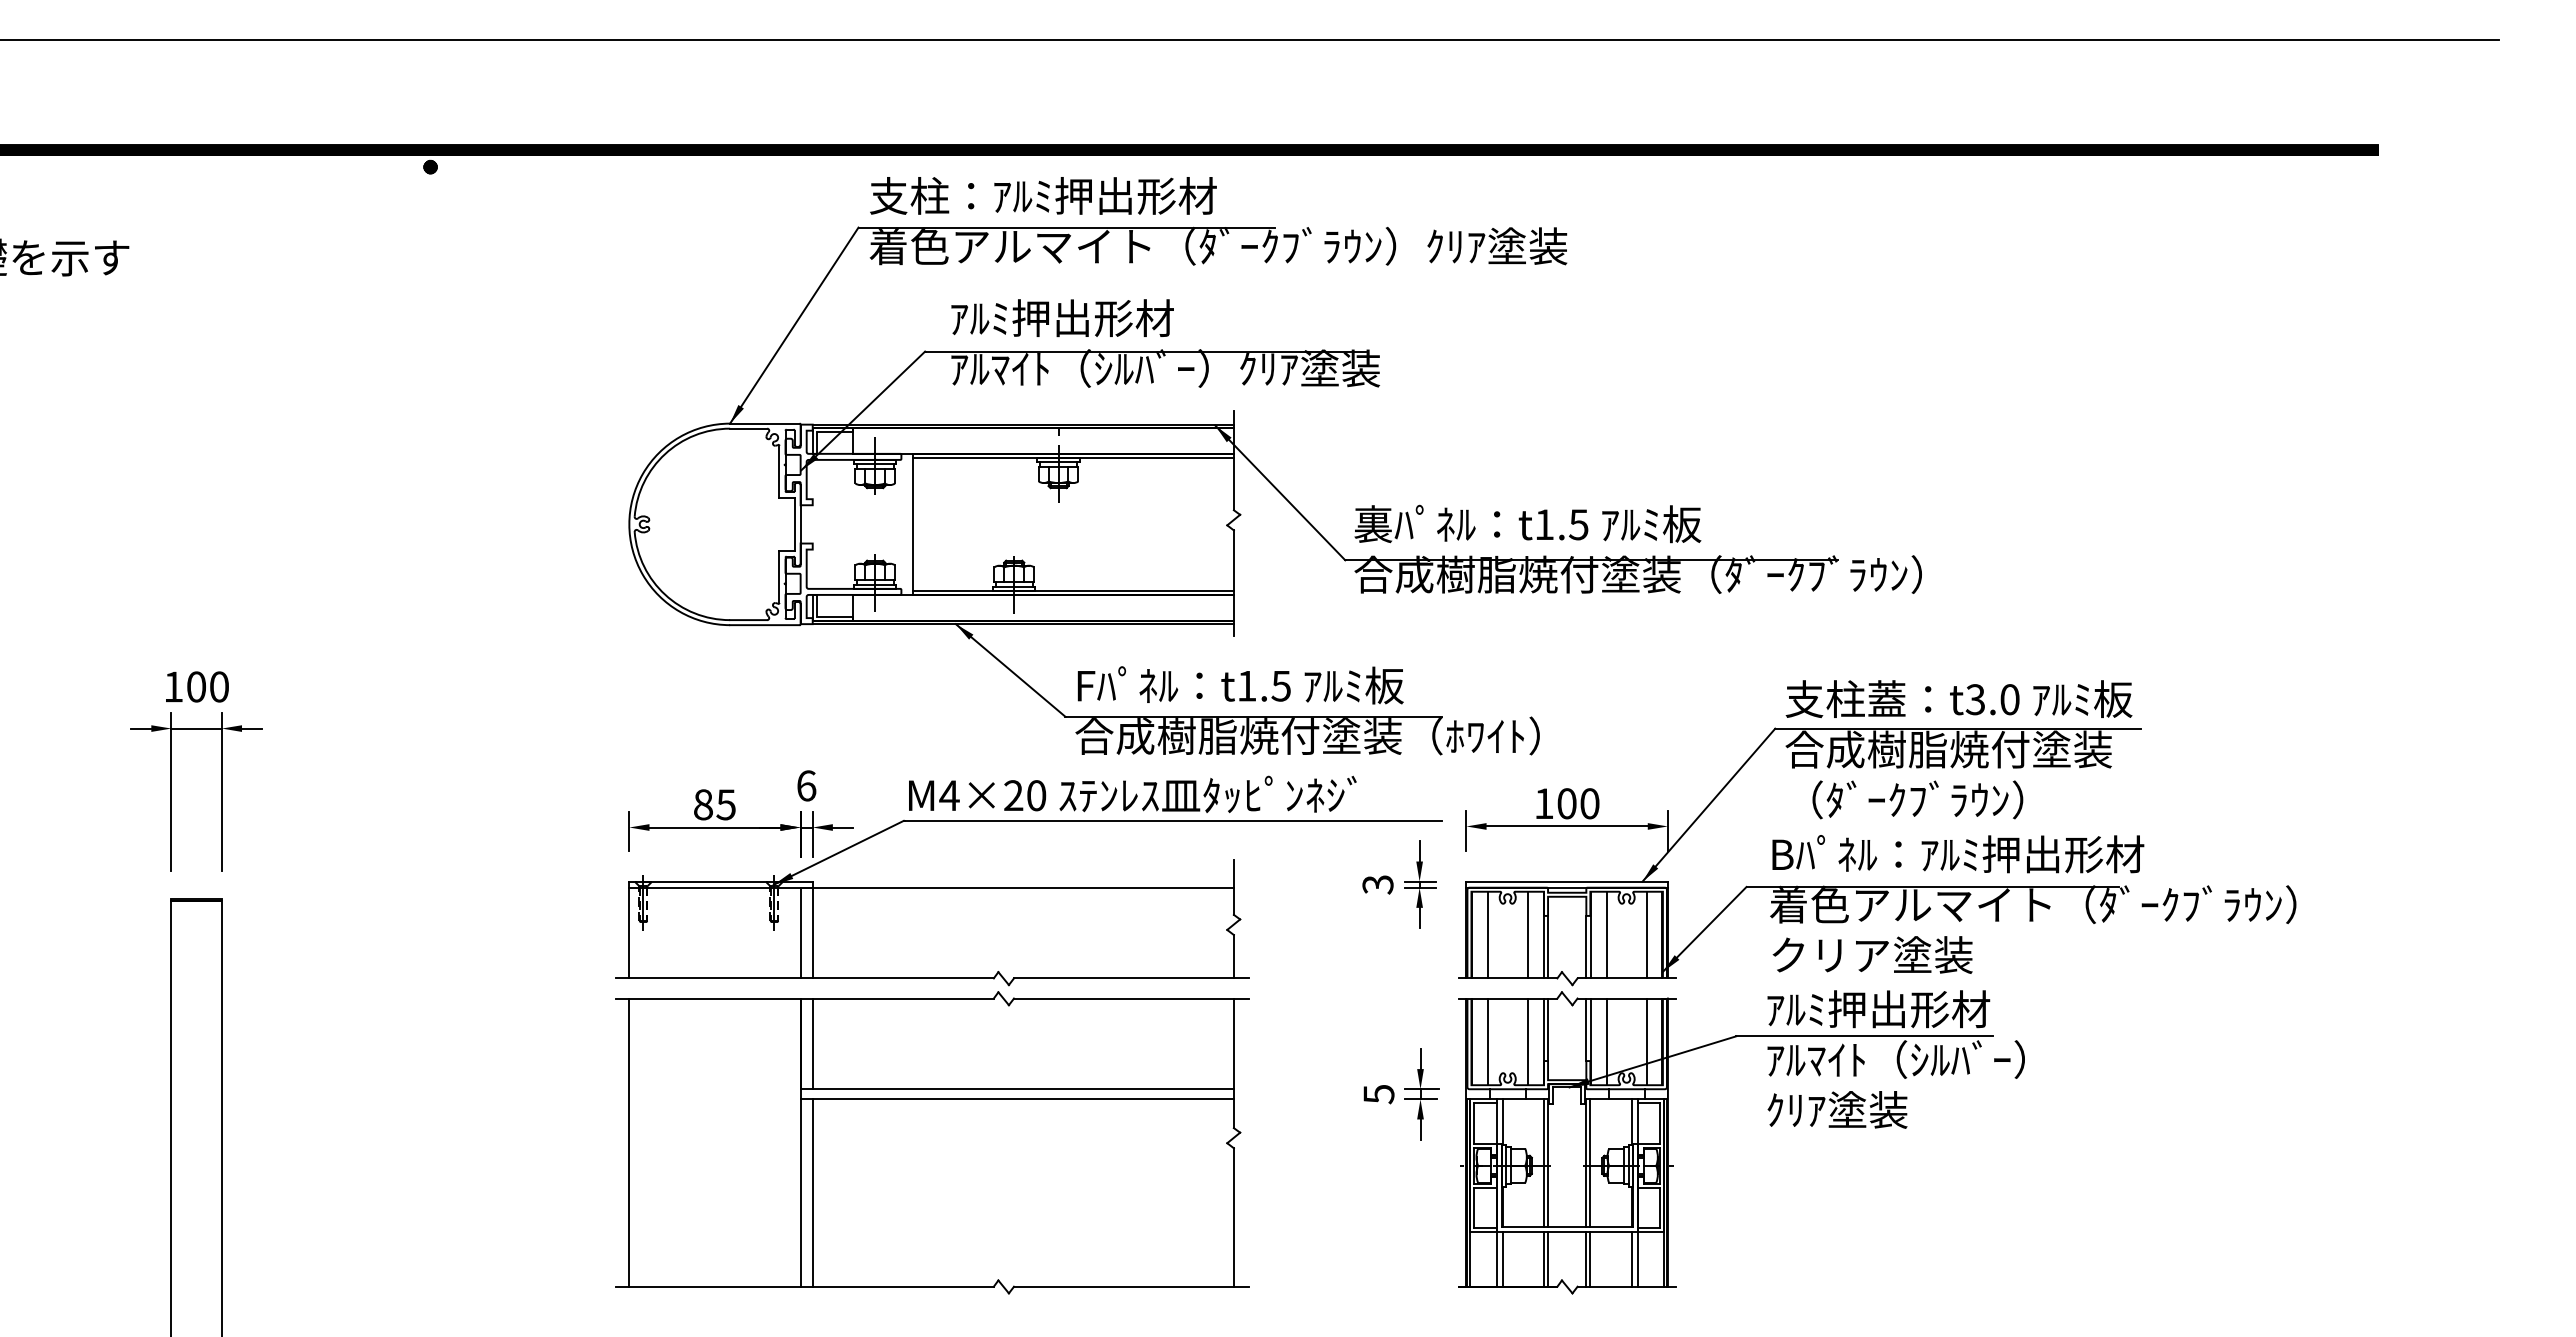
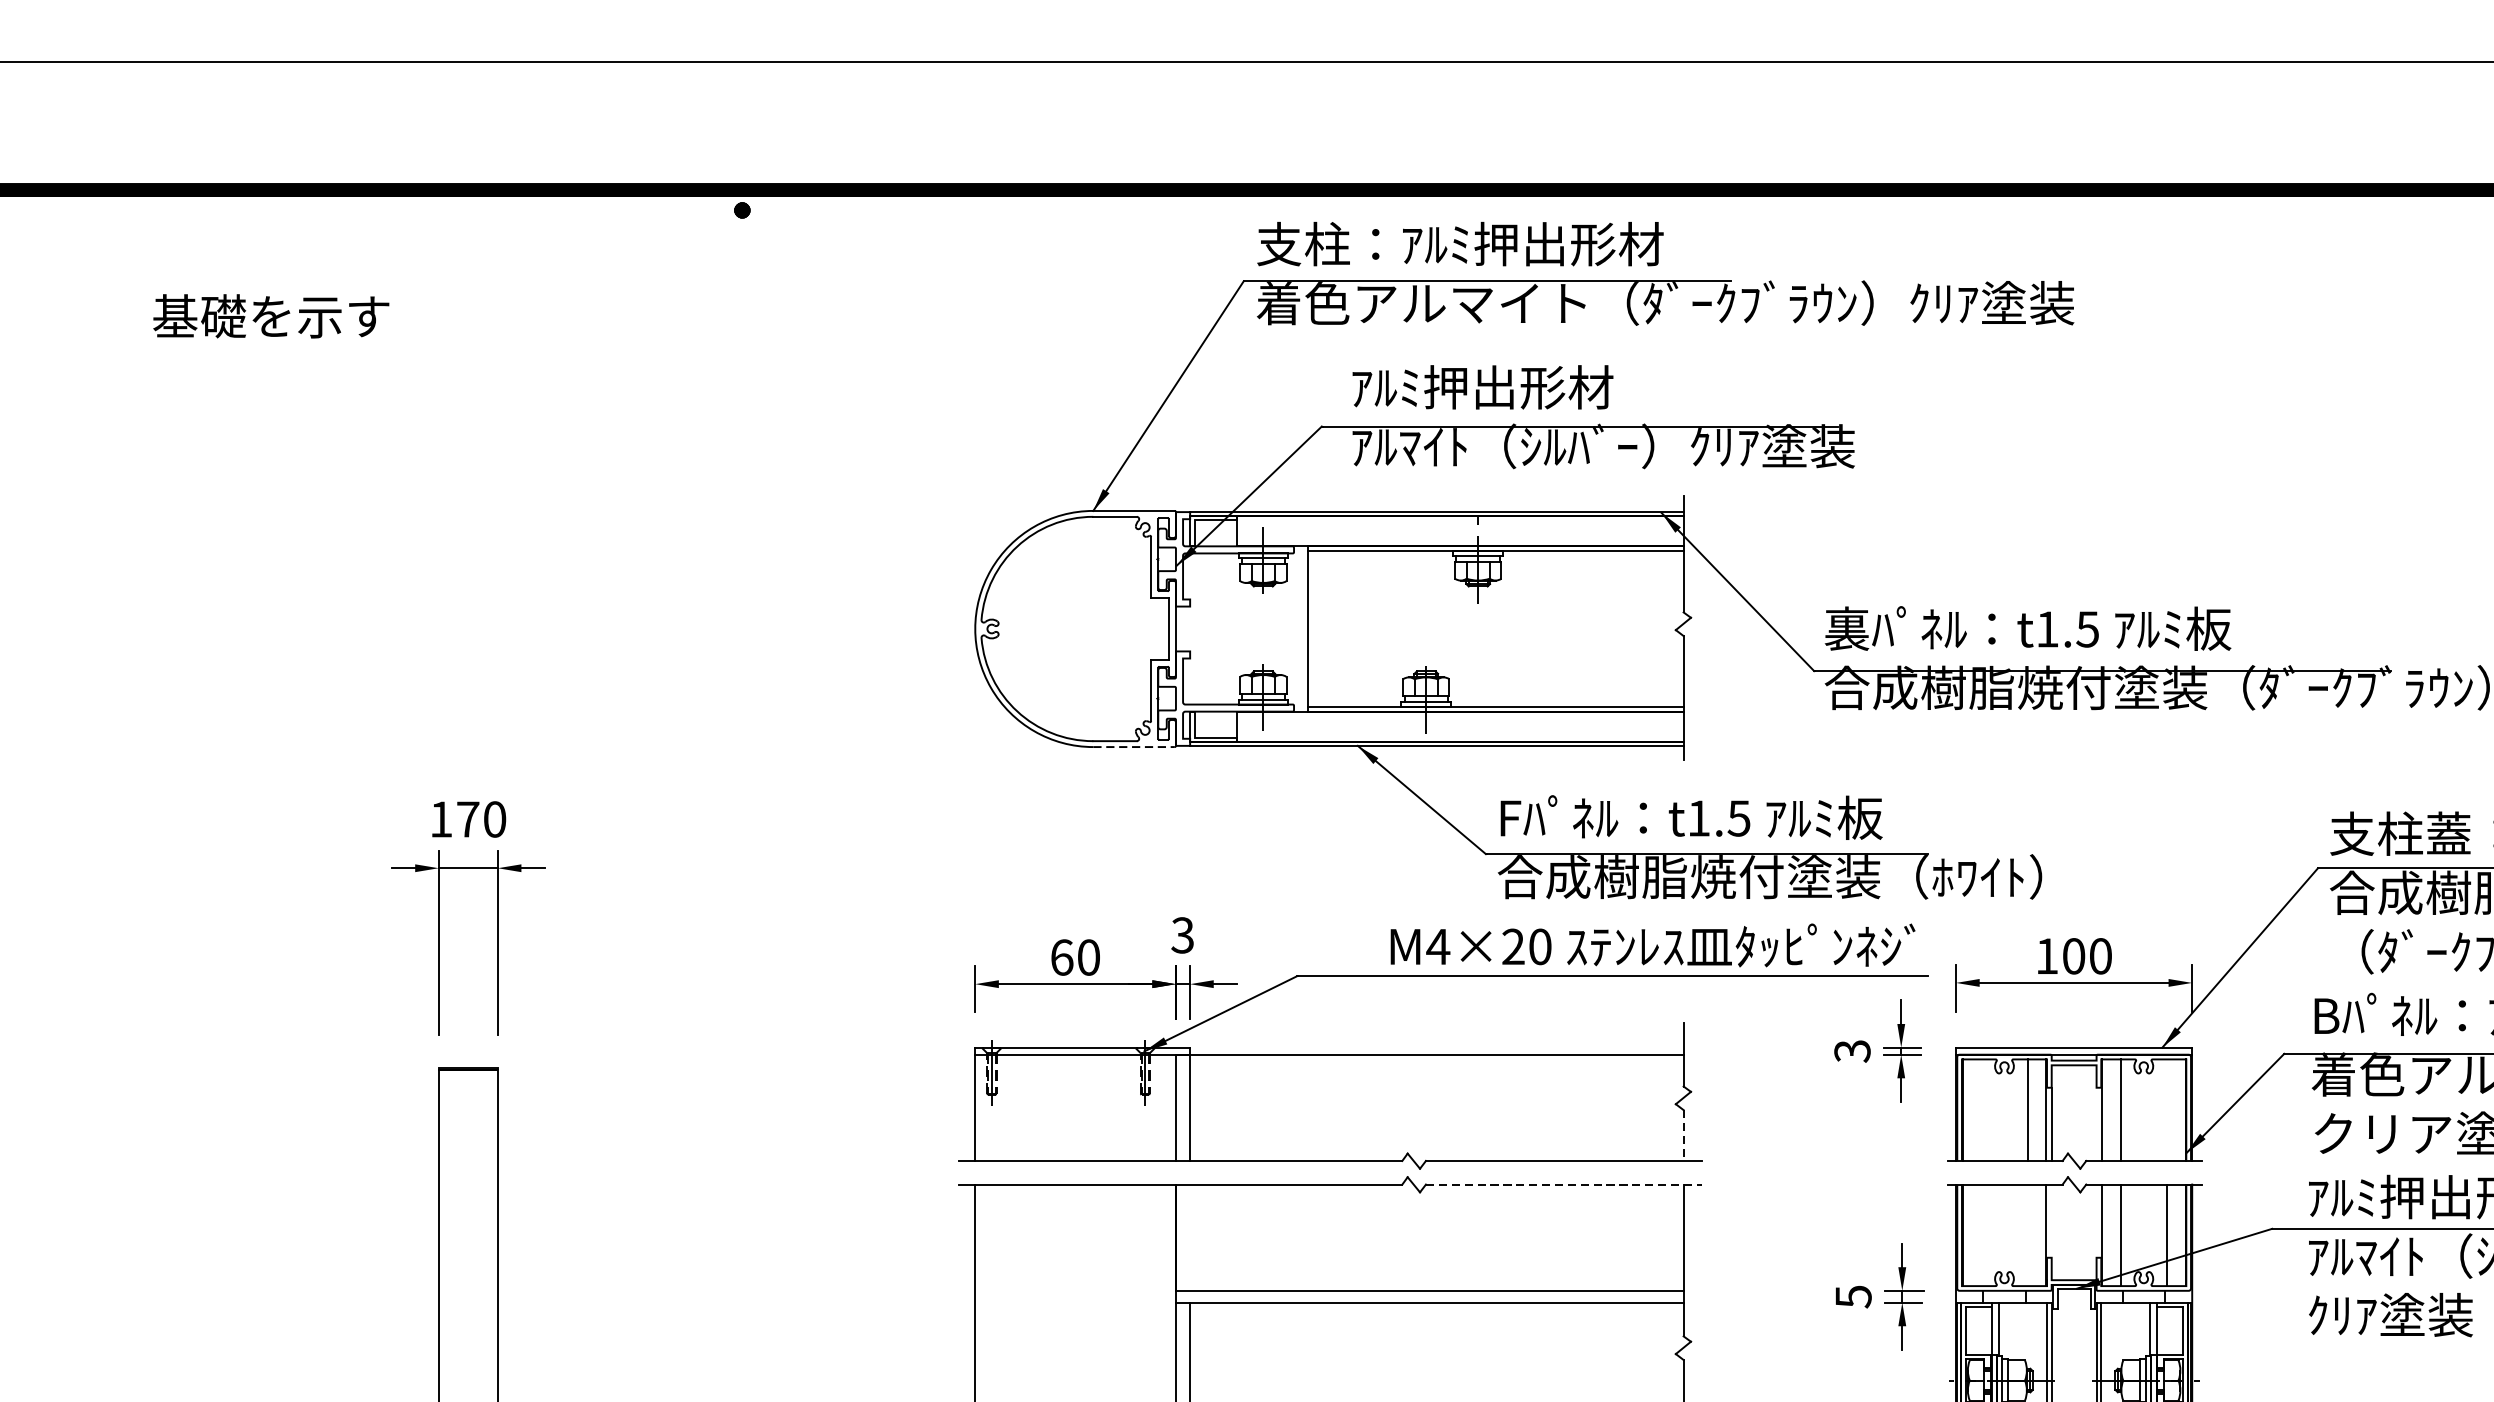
line: (764, 625) -> (1133, 747), solid -> dashed
text: (196, 686) -> (468, 818), 100 -> 170
text: (806, 785) -> (1182, 934), 6 -> 3
text: (1132, 793) -> (1652, 944), moved
text: (714, 804) -> (1075, 957), 85 -> 60
line: (1487, 934) -> (1980, 1109), removed
line: (1646, 934) -> (2167, 1109), removed
line: (1586, 946) -> (2096, 1123), removed
line: (1233, 956) -> (1683, 1135), solid -> dashed
line: (1131, 998) -> (1563, 1184), solid -> dashed
line: (1548, 1029) -> (2052, 1220), removed
line: (1586, 1029) -> (2096, 1220), removed
line: (1487, 1041) -> (1980, 1234), removed
line: (1527, 1041) -> (2027, 1234), removed
line: (812, 1043) -> (1189, 1237), removed

